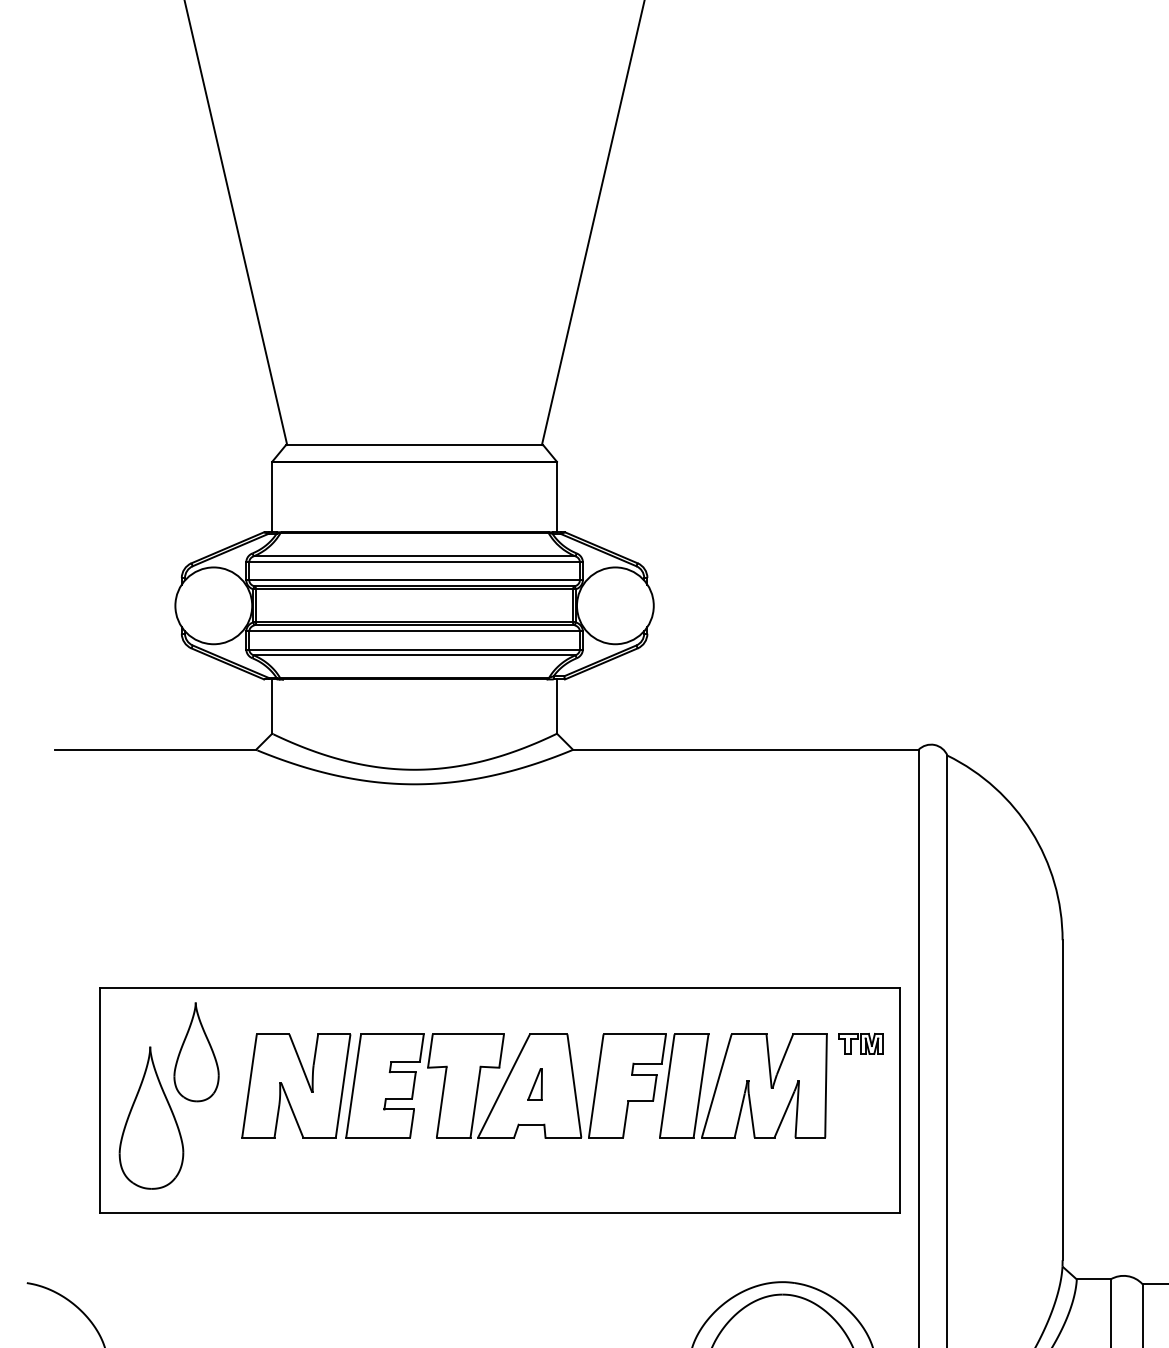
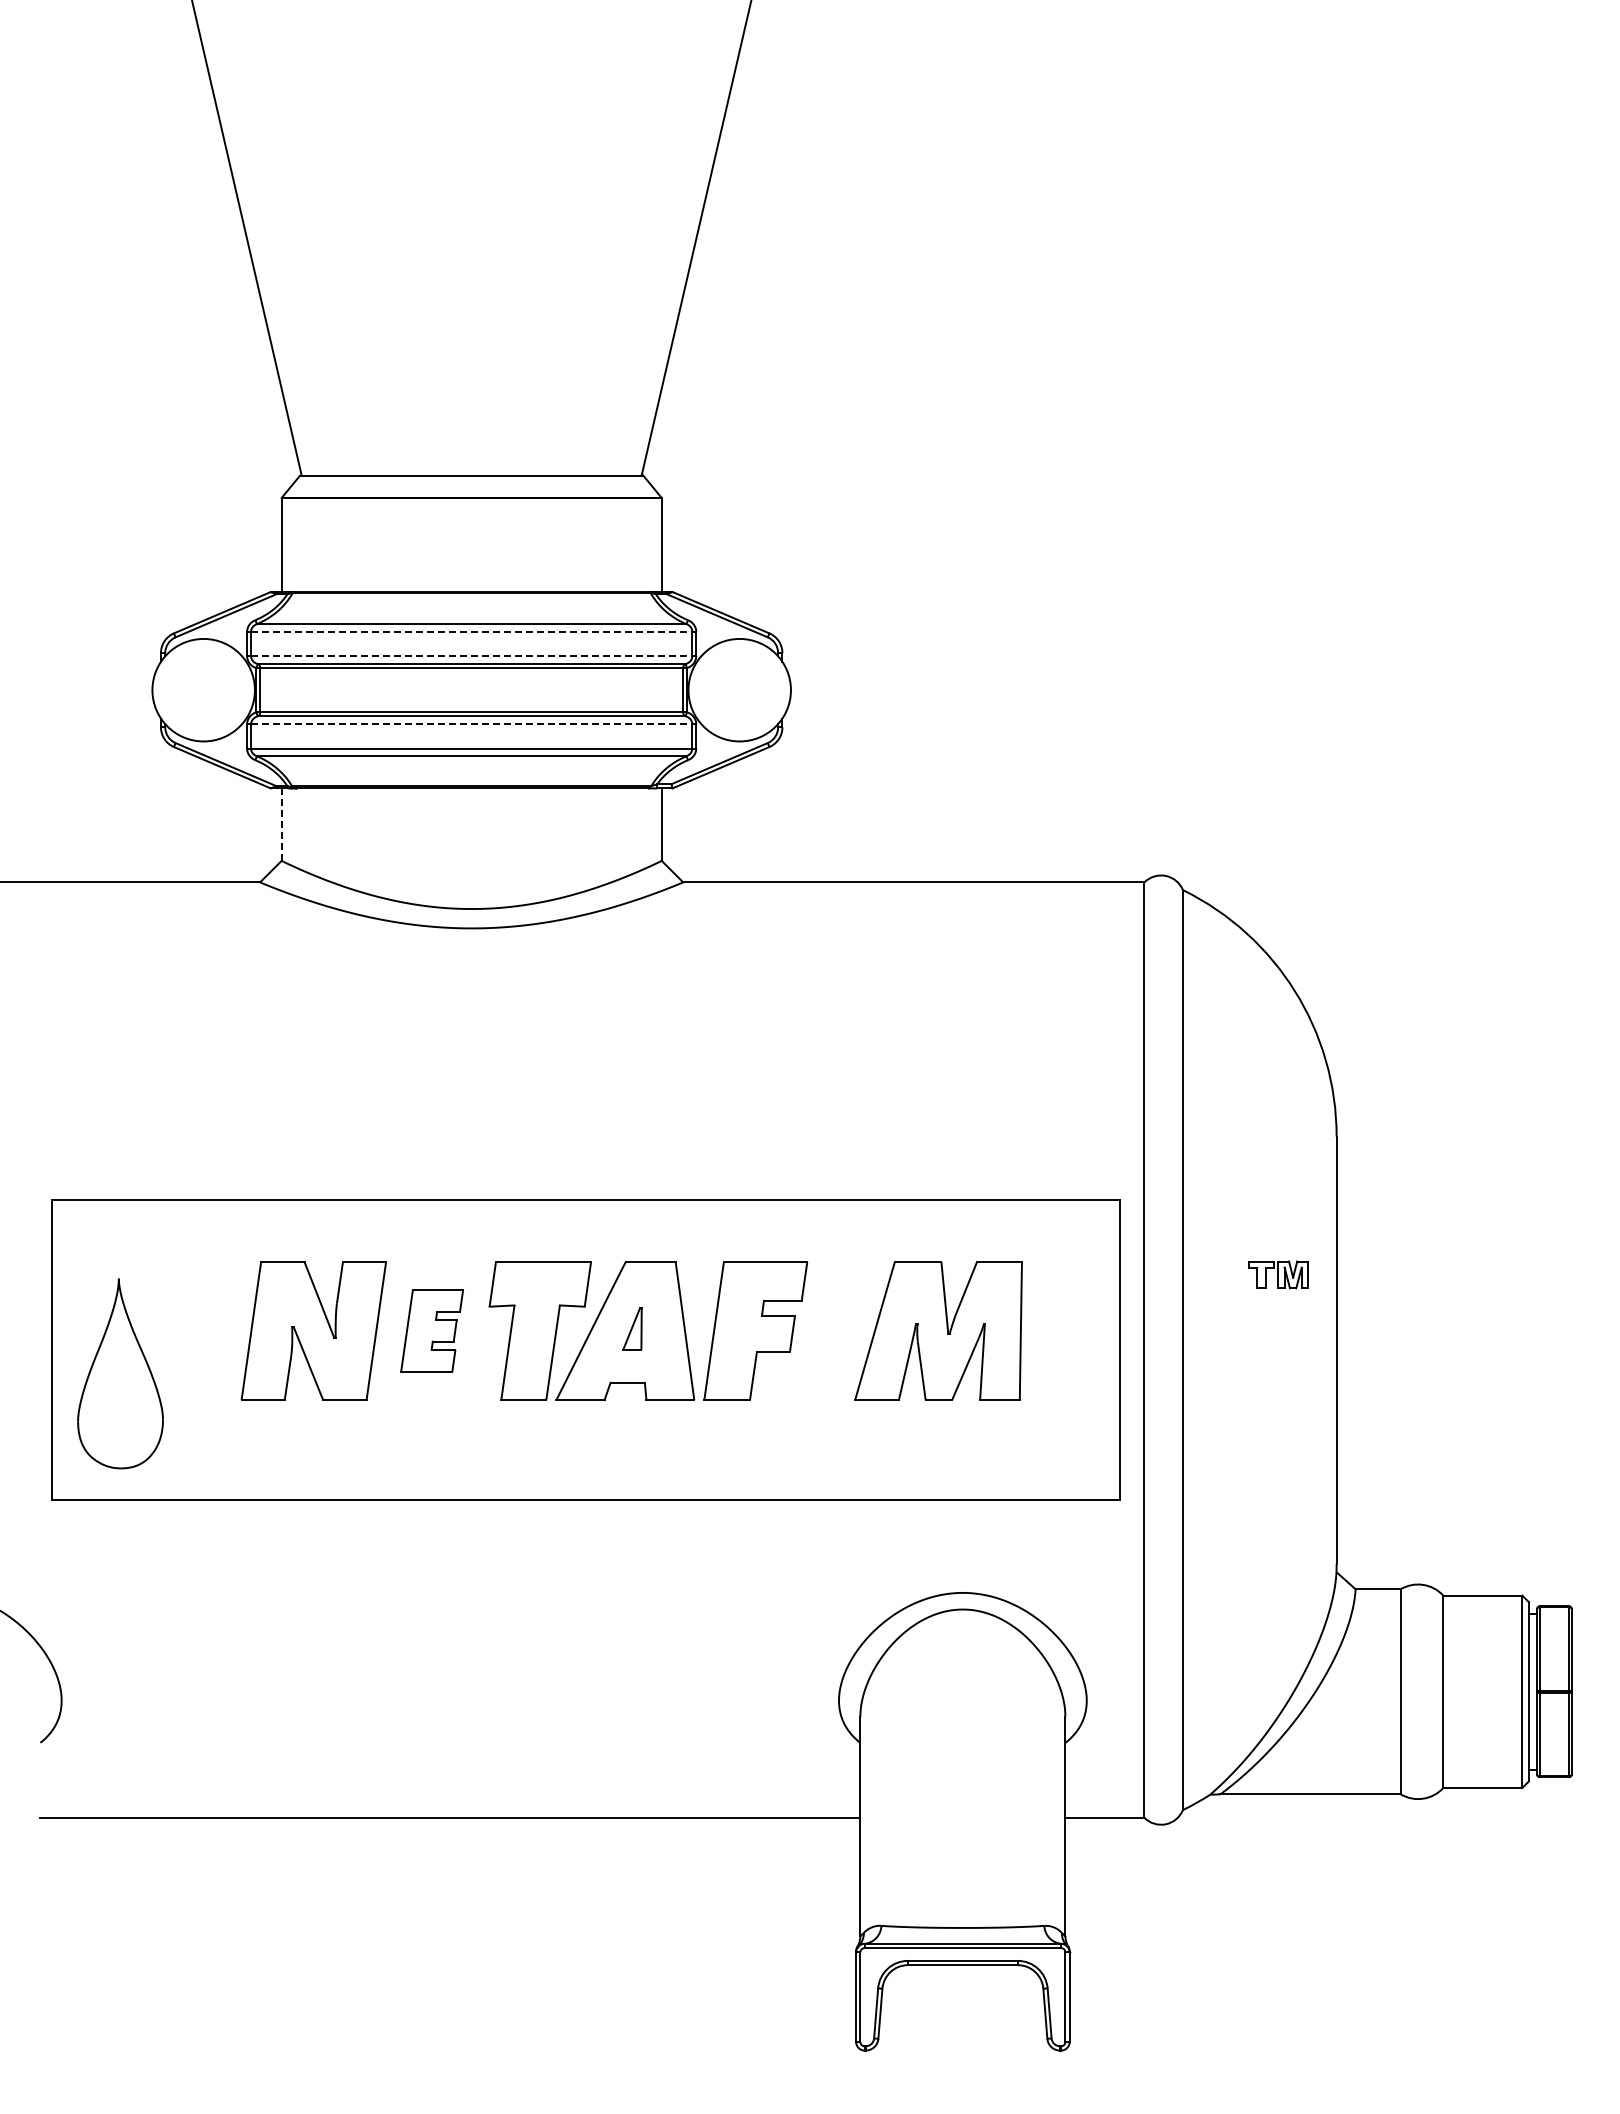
line: (414, 561) -> (471, 631), solid -> dashed
line: (414, 580) -> (471, 656), solid -> dashed
line: (414, 631) -> (471, 724), solid -> dashed
line: (272, 707) -> (281, 825), solid -> dashed
part: (860, 1043) -> (1278, 1274), moved
part: (196, 1051) -> (180, 1285), removed
part: (384, 1085) -> (431, 1330), size x0.6
part: (684, 1085) -> (831, 1330), removed

